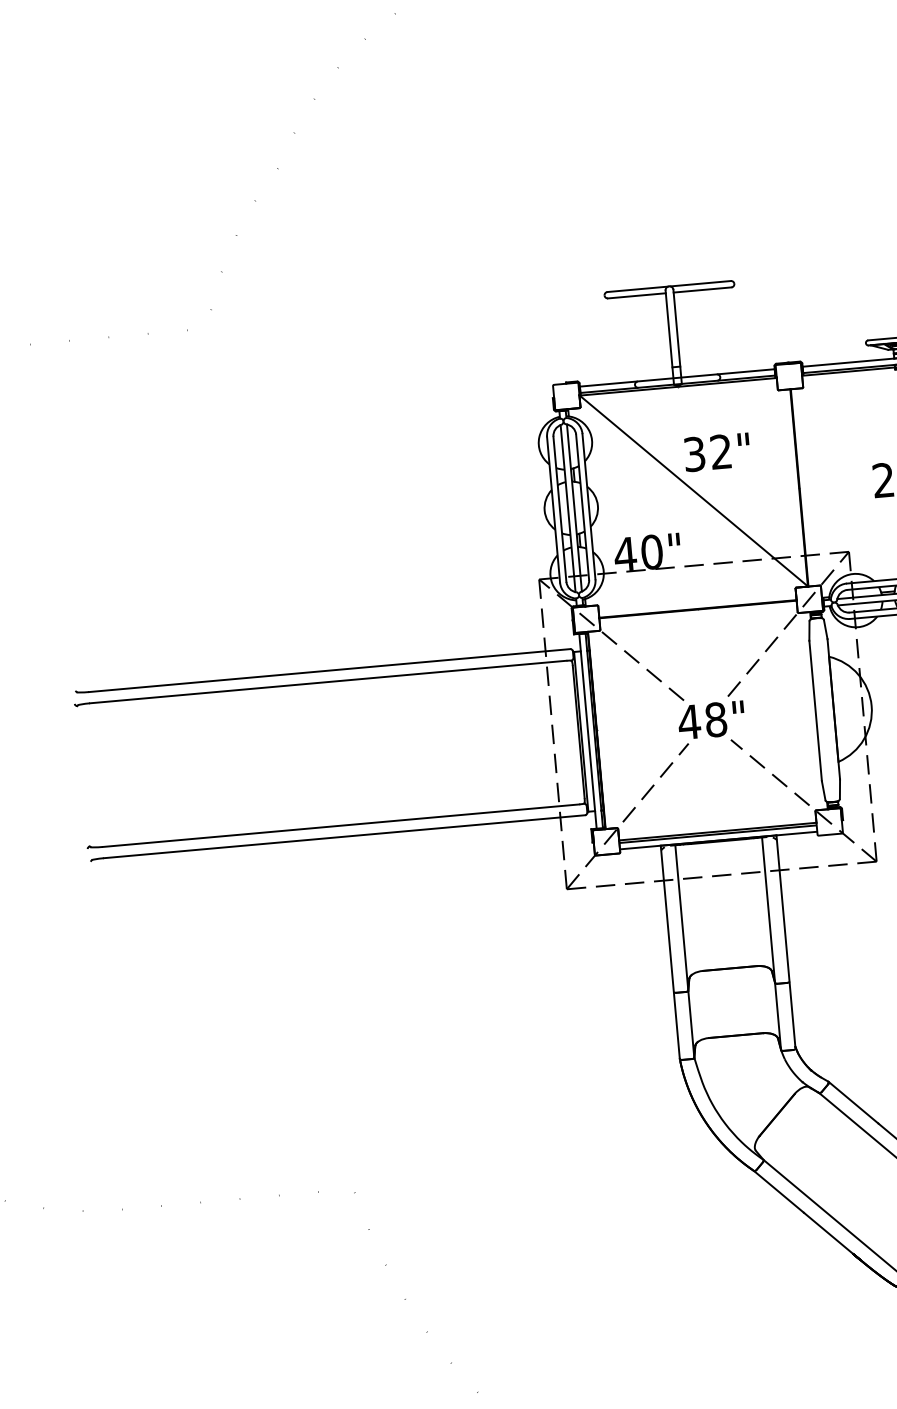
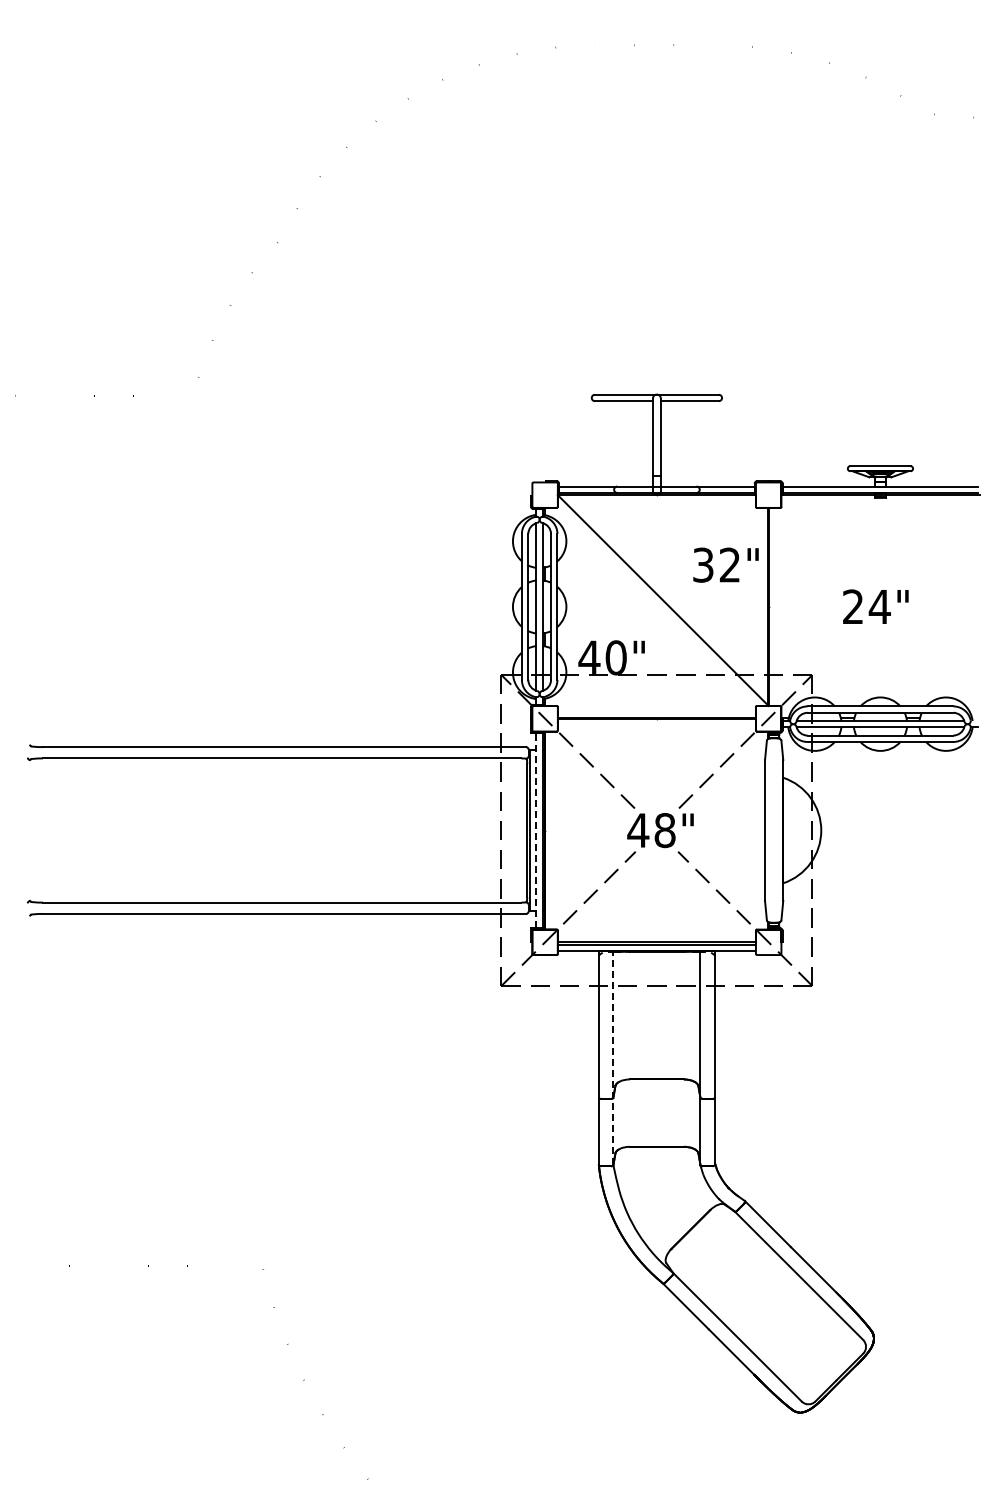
text: (716, 451) -> (725, 564), moved
line: (587, 731) -> (536, 830), solid -> dashed
line: (684, 951) -> (613, 1058), solid -> dashed

